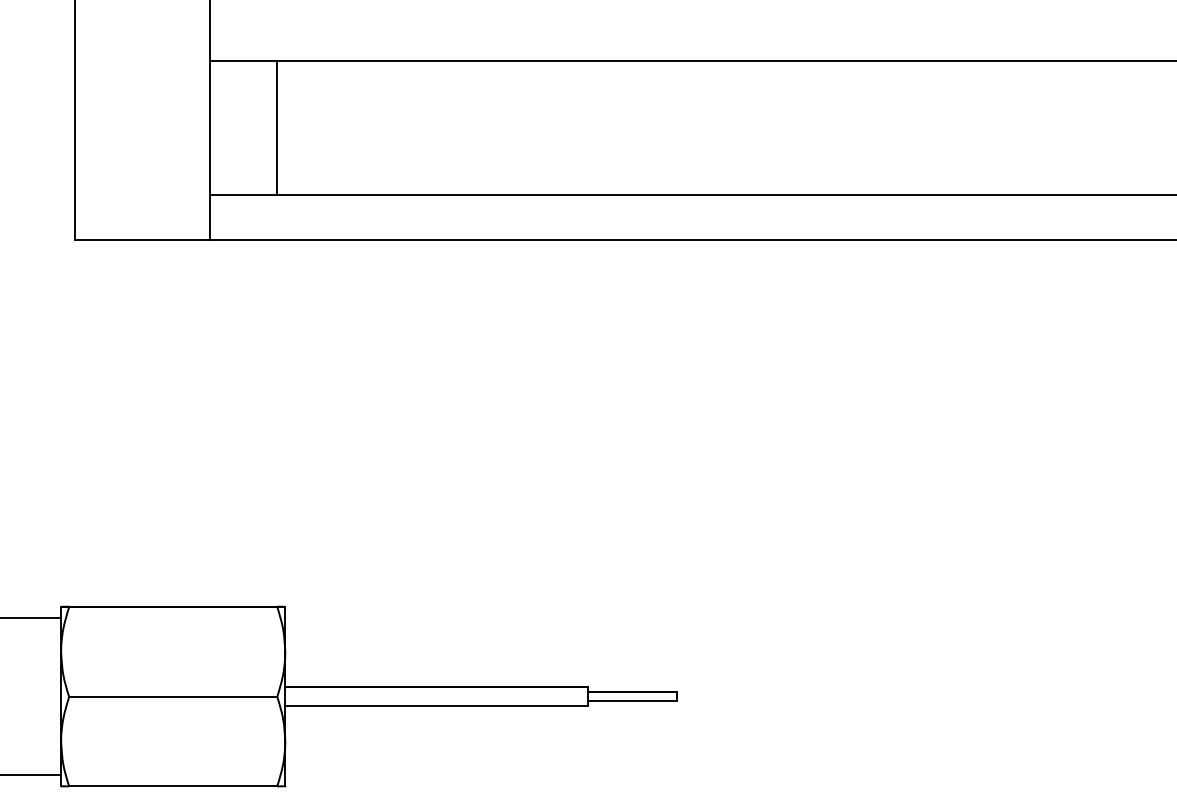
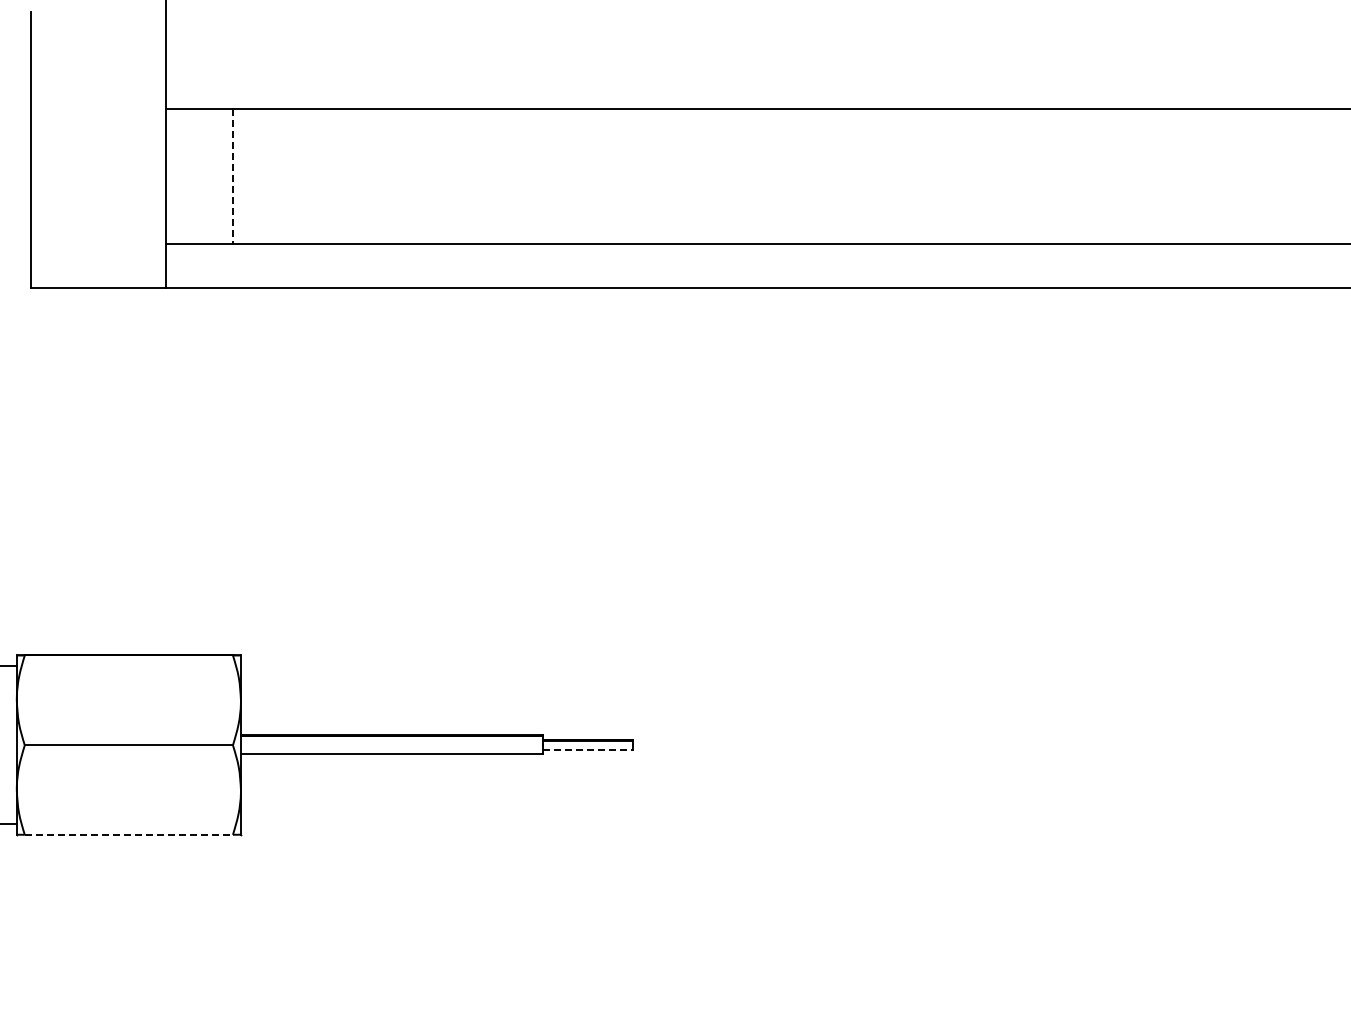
line: (276, 128) -> (232, 176), solid -> dashed
line: (632, 701) -> (588, 749), solid -> dashed
line: (173, 786) -> (129, 834), solid -> dashed

